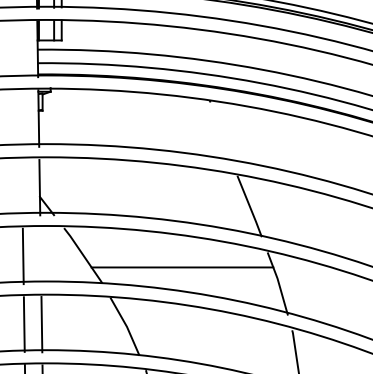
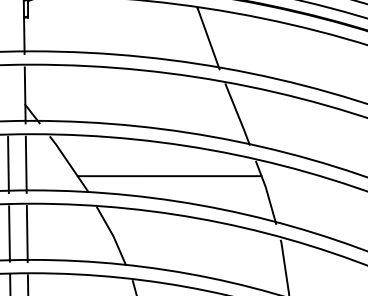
line: (220, 131) -> (208, 38), added
line: (40, 255) -> (25, 164), added

